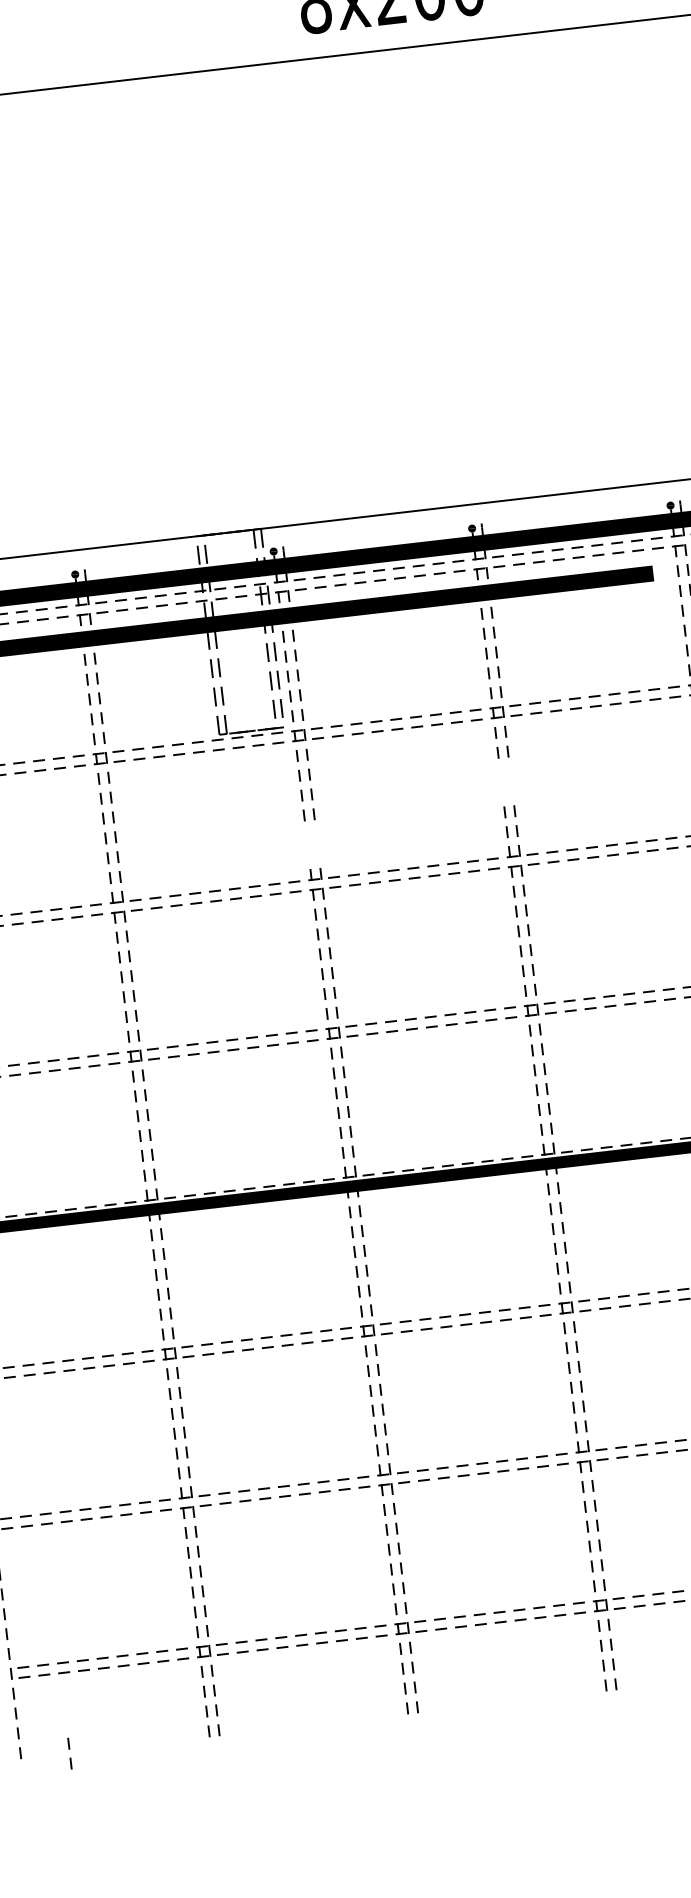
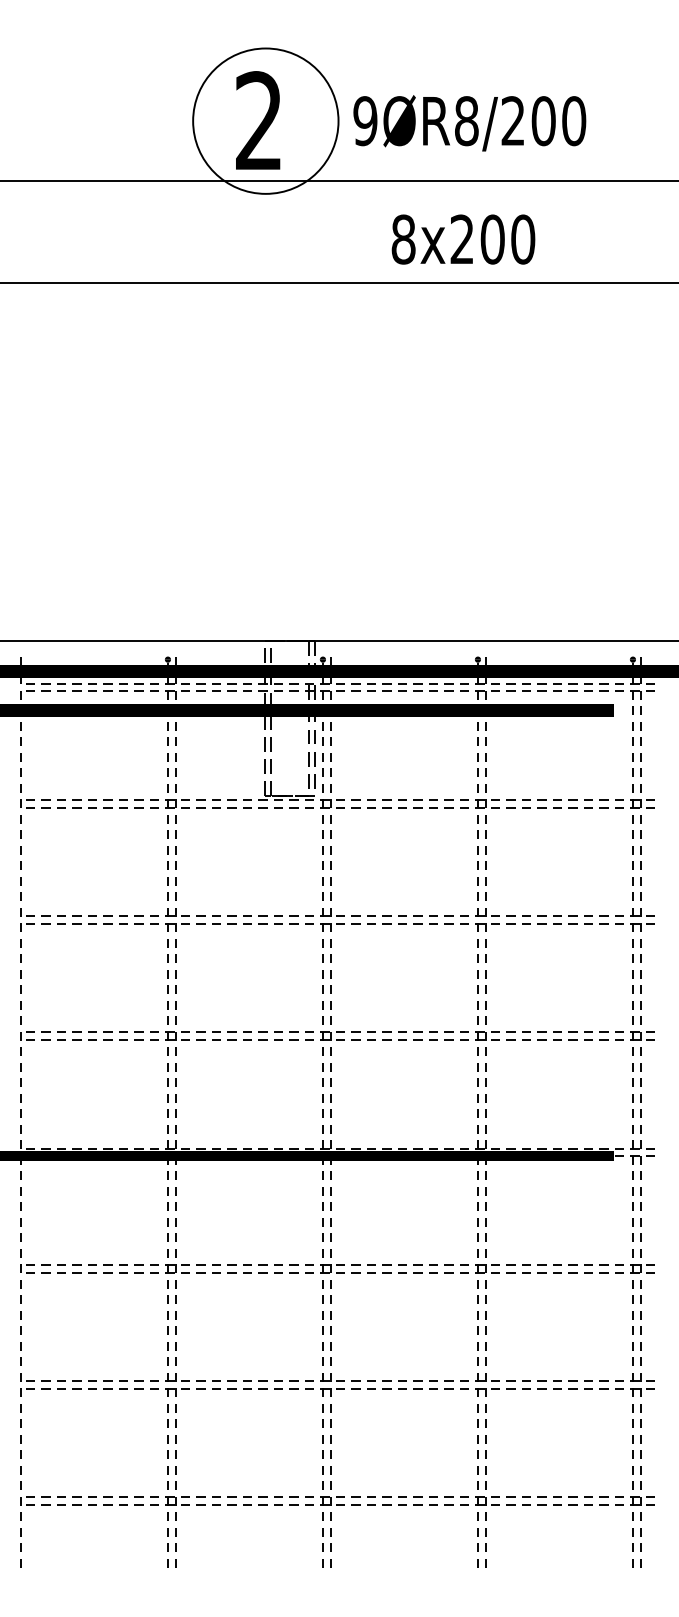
part: (505, 781) -> (481, 857), added
part: (312, 843) -> (326, 888), added
line: (69, 1749) -> (58, 1564), removed

